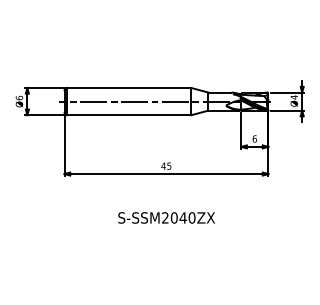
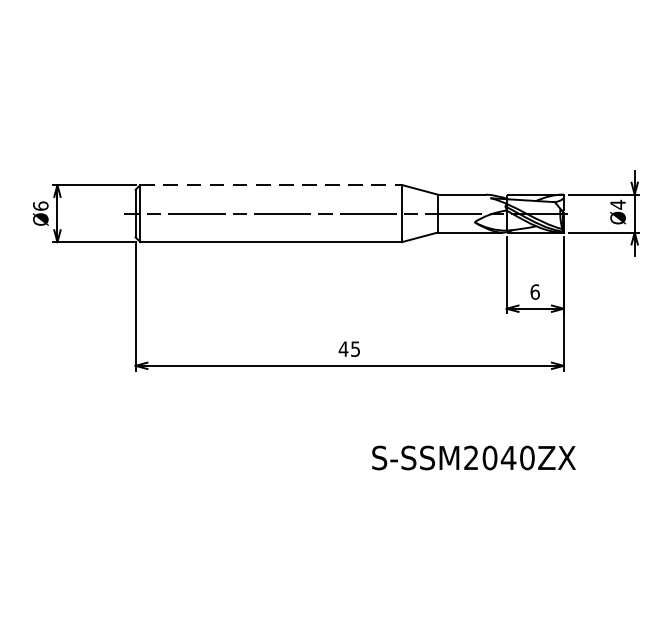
line: (129, 88) -> (271, 186), solid -> dashed
text: (166, 217) -> (473, 457), moved

